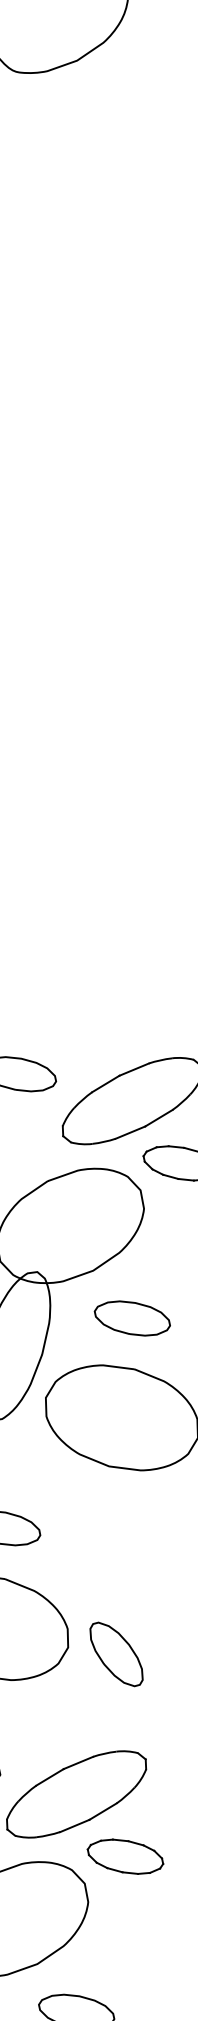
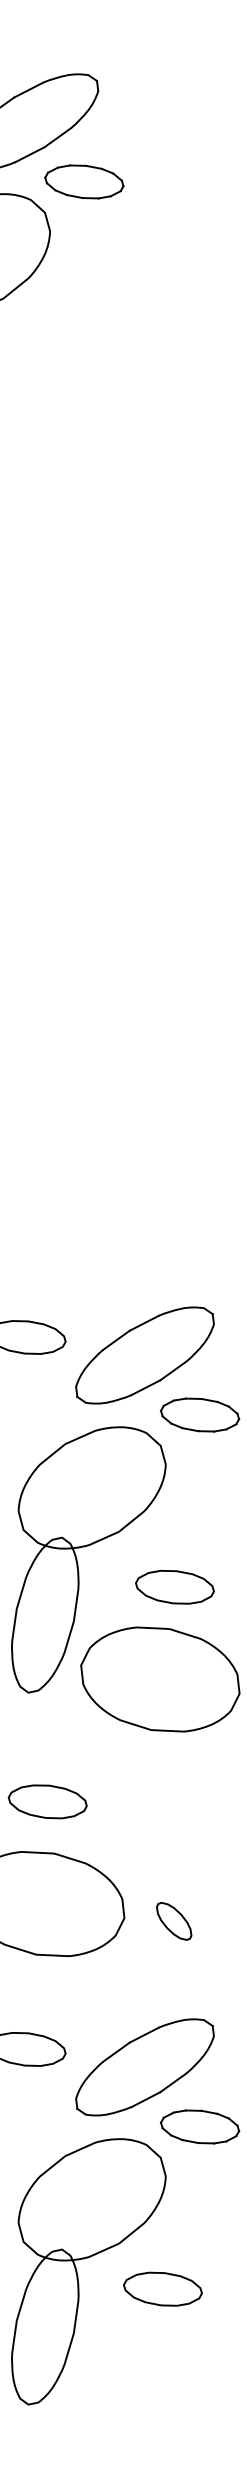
part: (131, 1318) -> (174, 1587), moved
part: (115, 1654) -> (173, 1921), size x0.6

